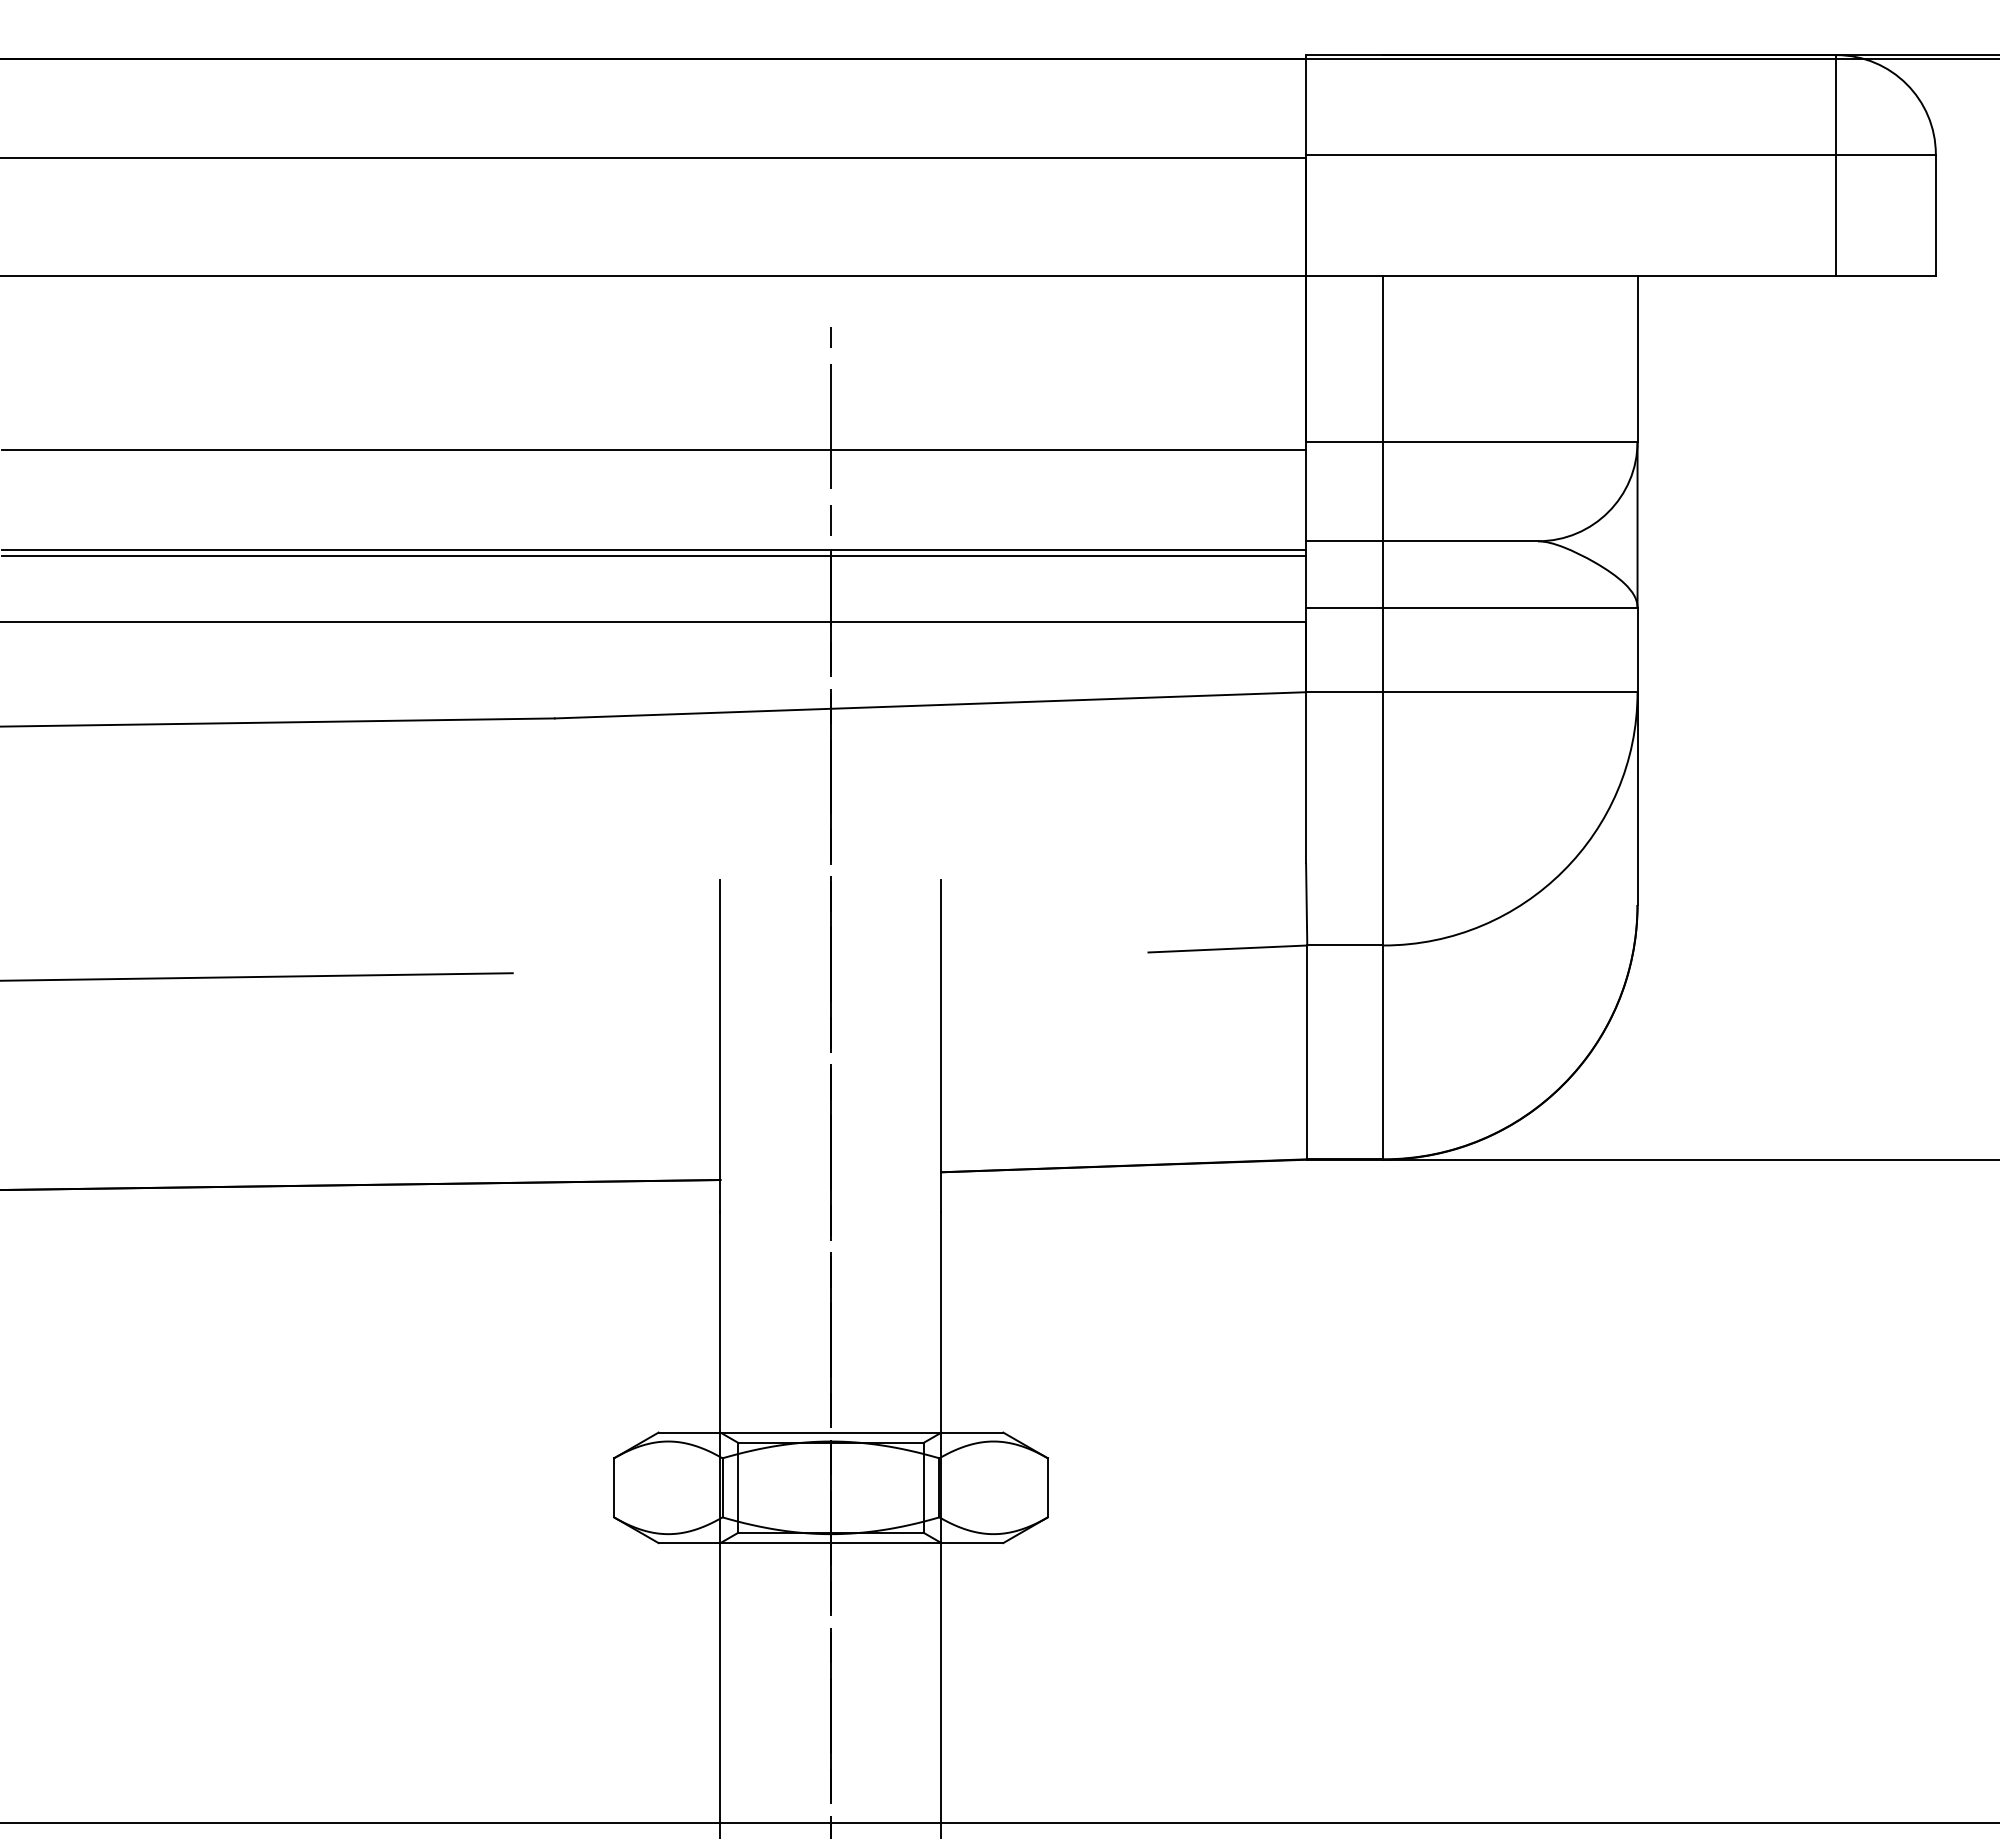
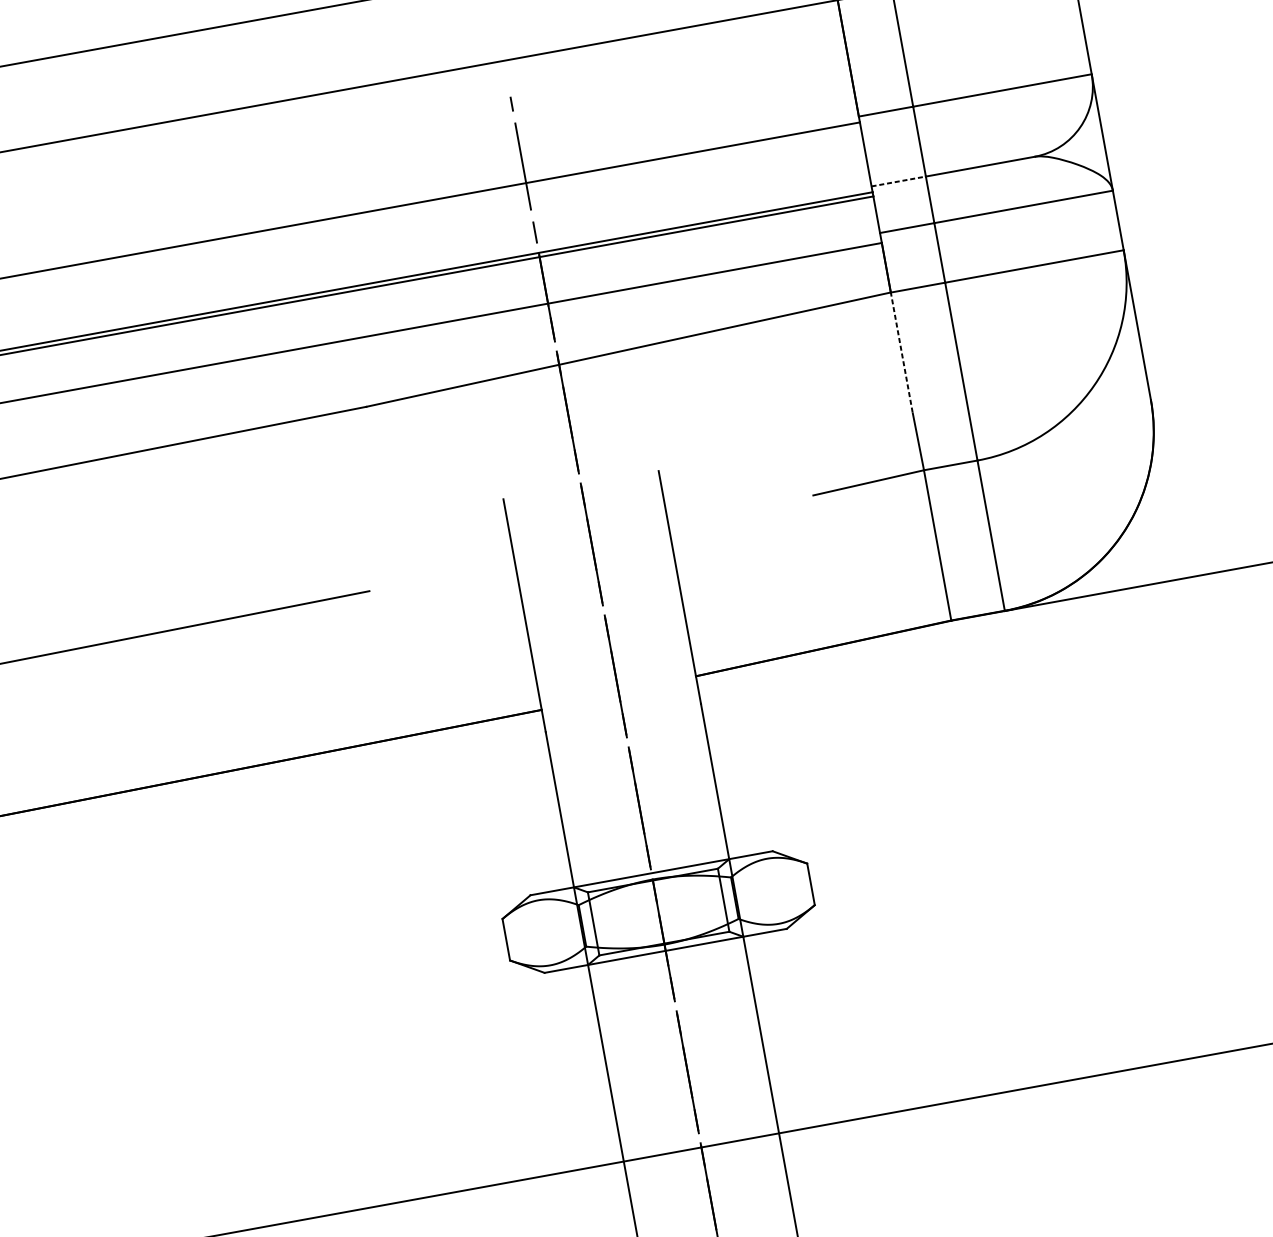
line: (1344, 541) -> (898, 181), solid -> dashed
line: (1306, 777) -> (902, 352), solid -> dashed

